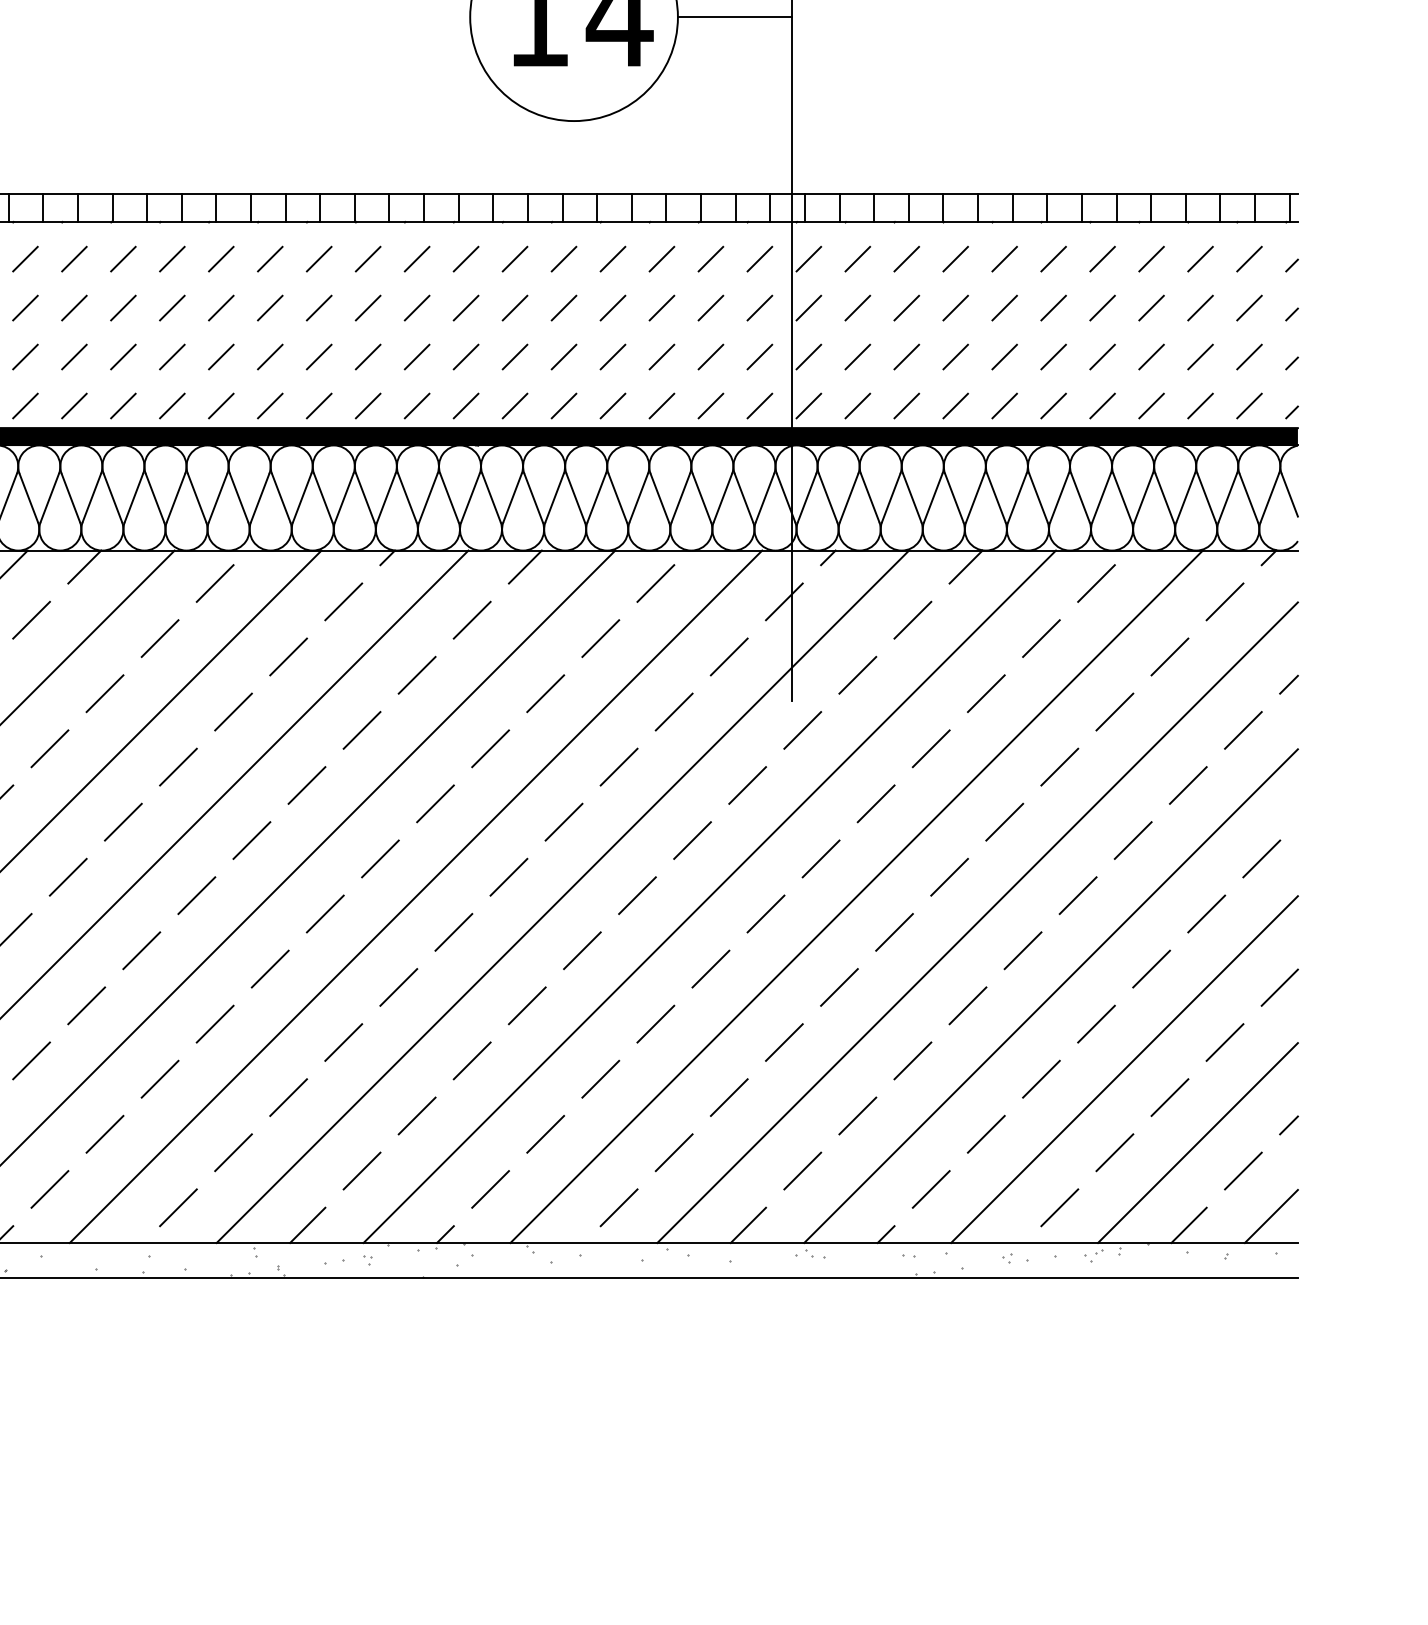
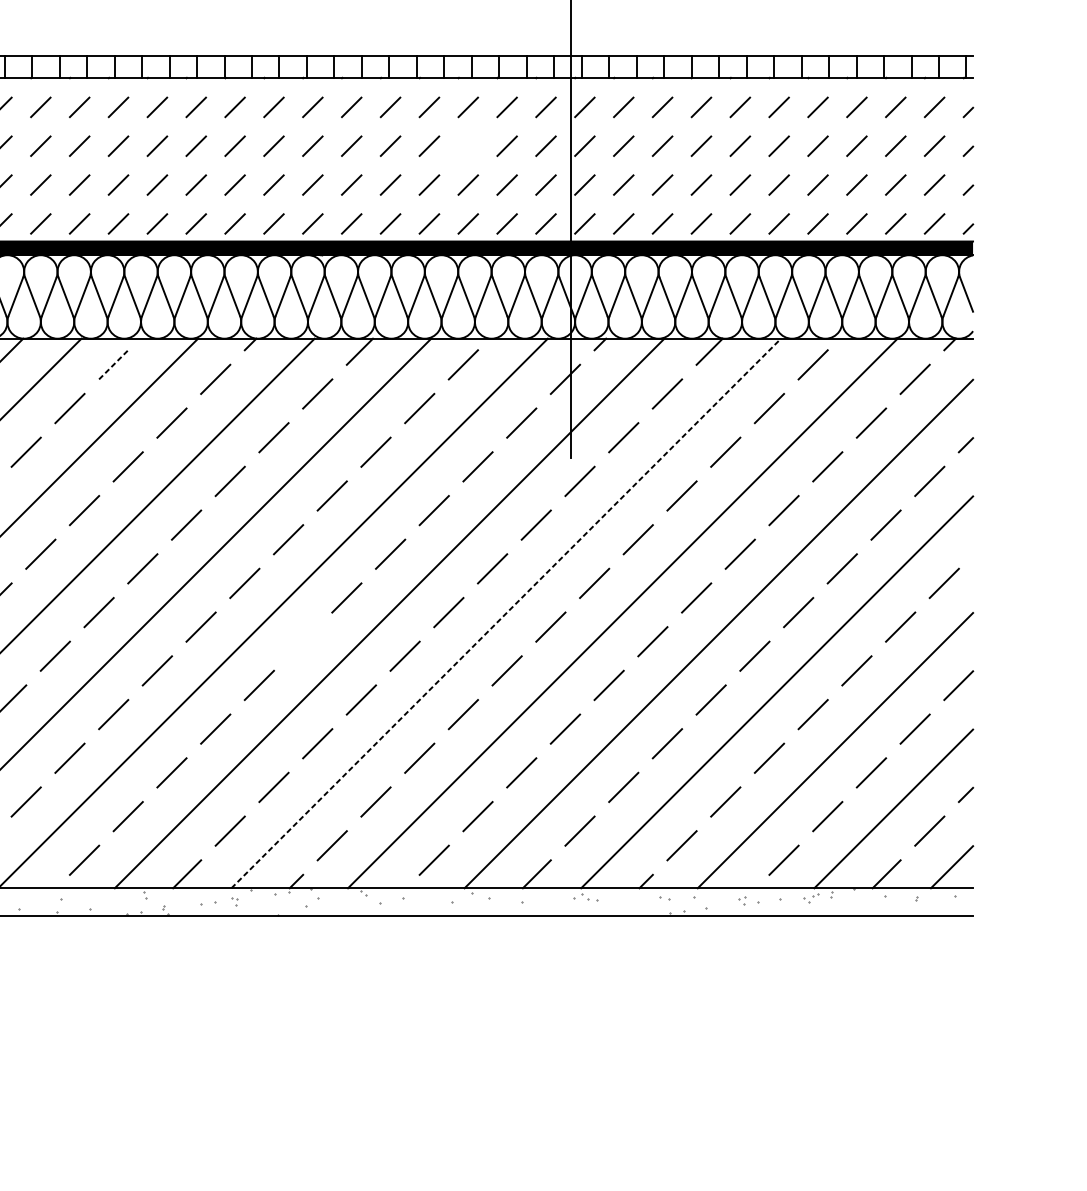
line: (661, 307) -> (467, 145), removed
line: (215, 583) -> (113, 364), solid -> dashed
line: (709, 896) -> (506, 613), solid -> dashed
line: (453, 932) -> (302, 641), removed

